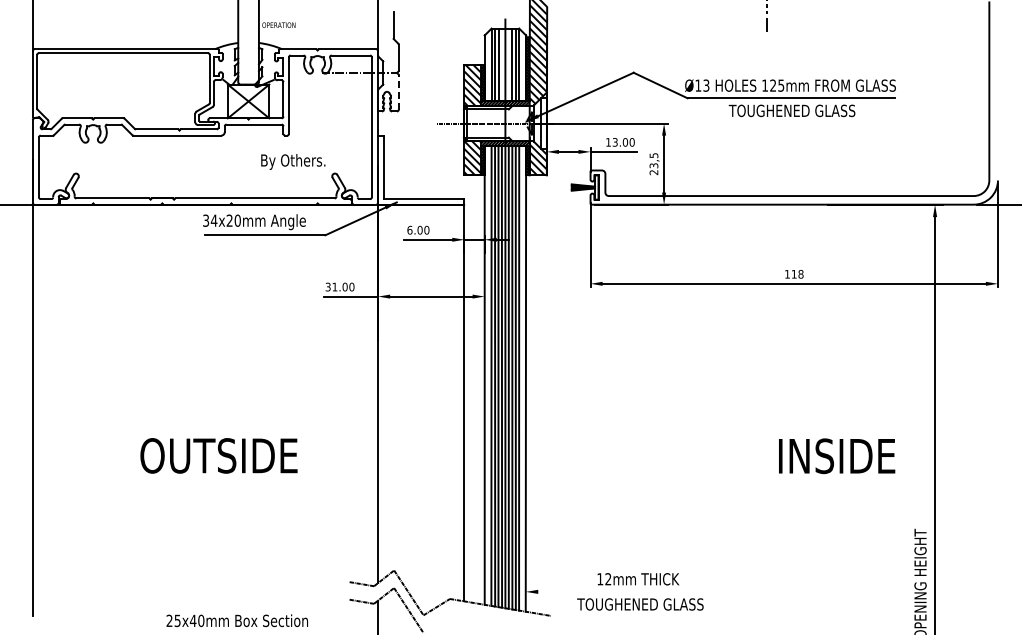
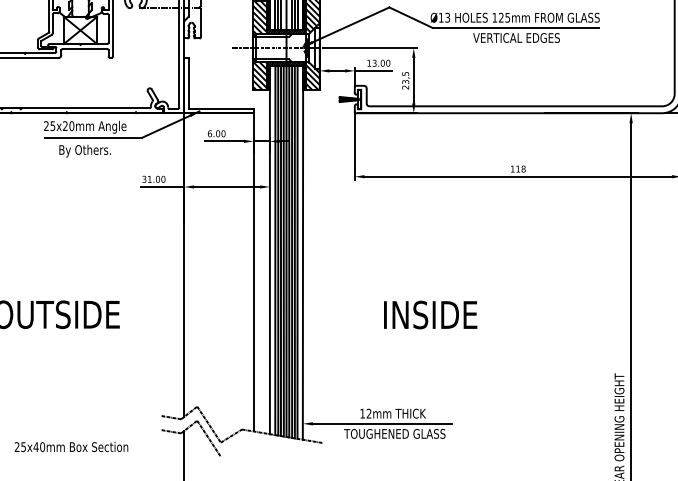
line: (398, 92) -> (200, 23), dashed -> solid
text: (791, 110) -> (515, 37), TOUGHENED GLASS -> VERTICAL EDGES
text: (293, 161) -> (85, 150), moved
text: (210, 220) -> (49, 125), 34x20mm -> 25x20mm
text: (837, 456) -> (430, 315), moved
line: (625, 591) -> (382, 423), added

